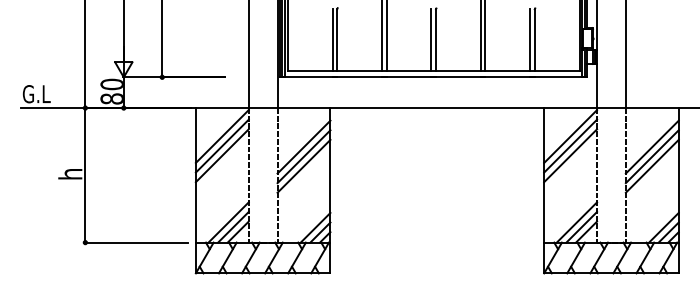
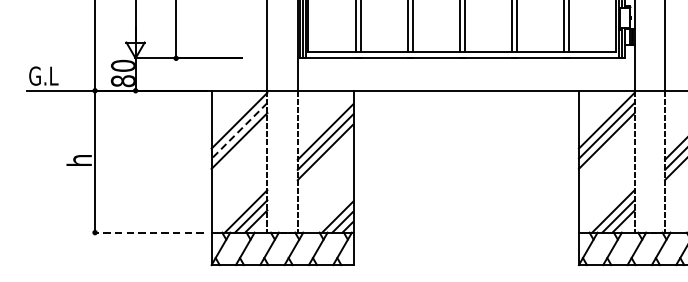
line: (221, 146) -> (238, 131), solid -> dashed
line: (136, 242) -> (148, 232), solid -> dashed

